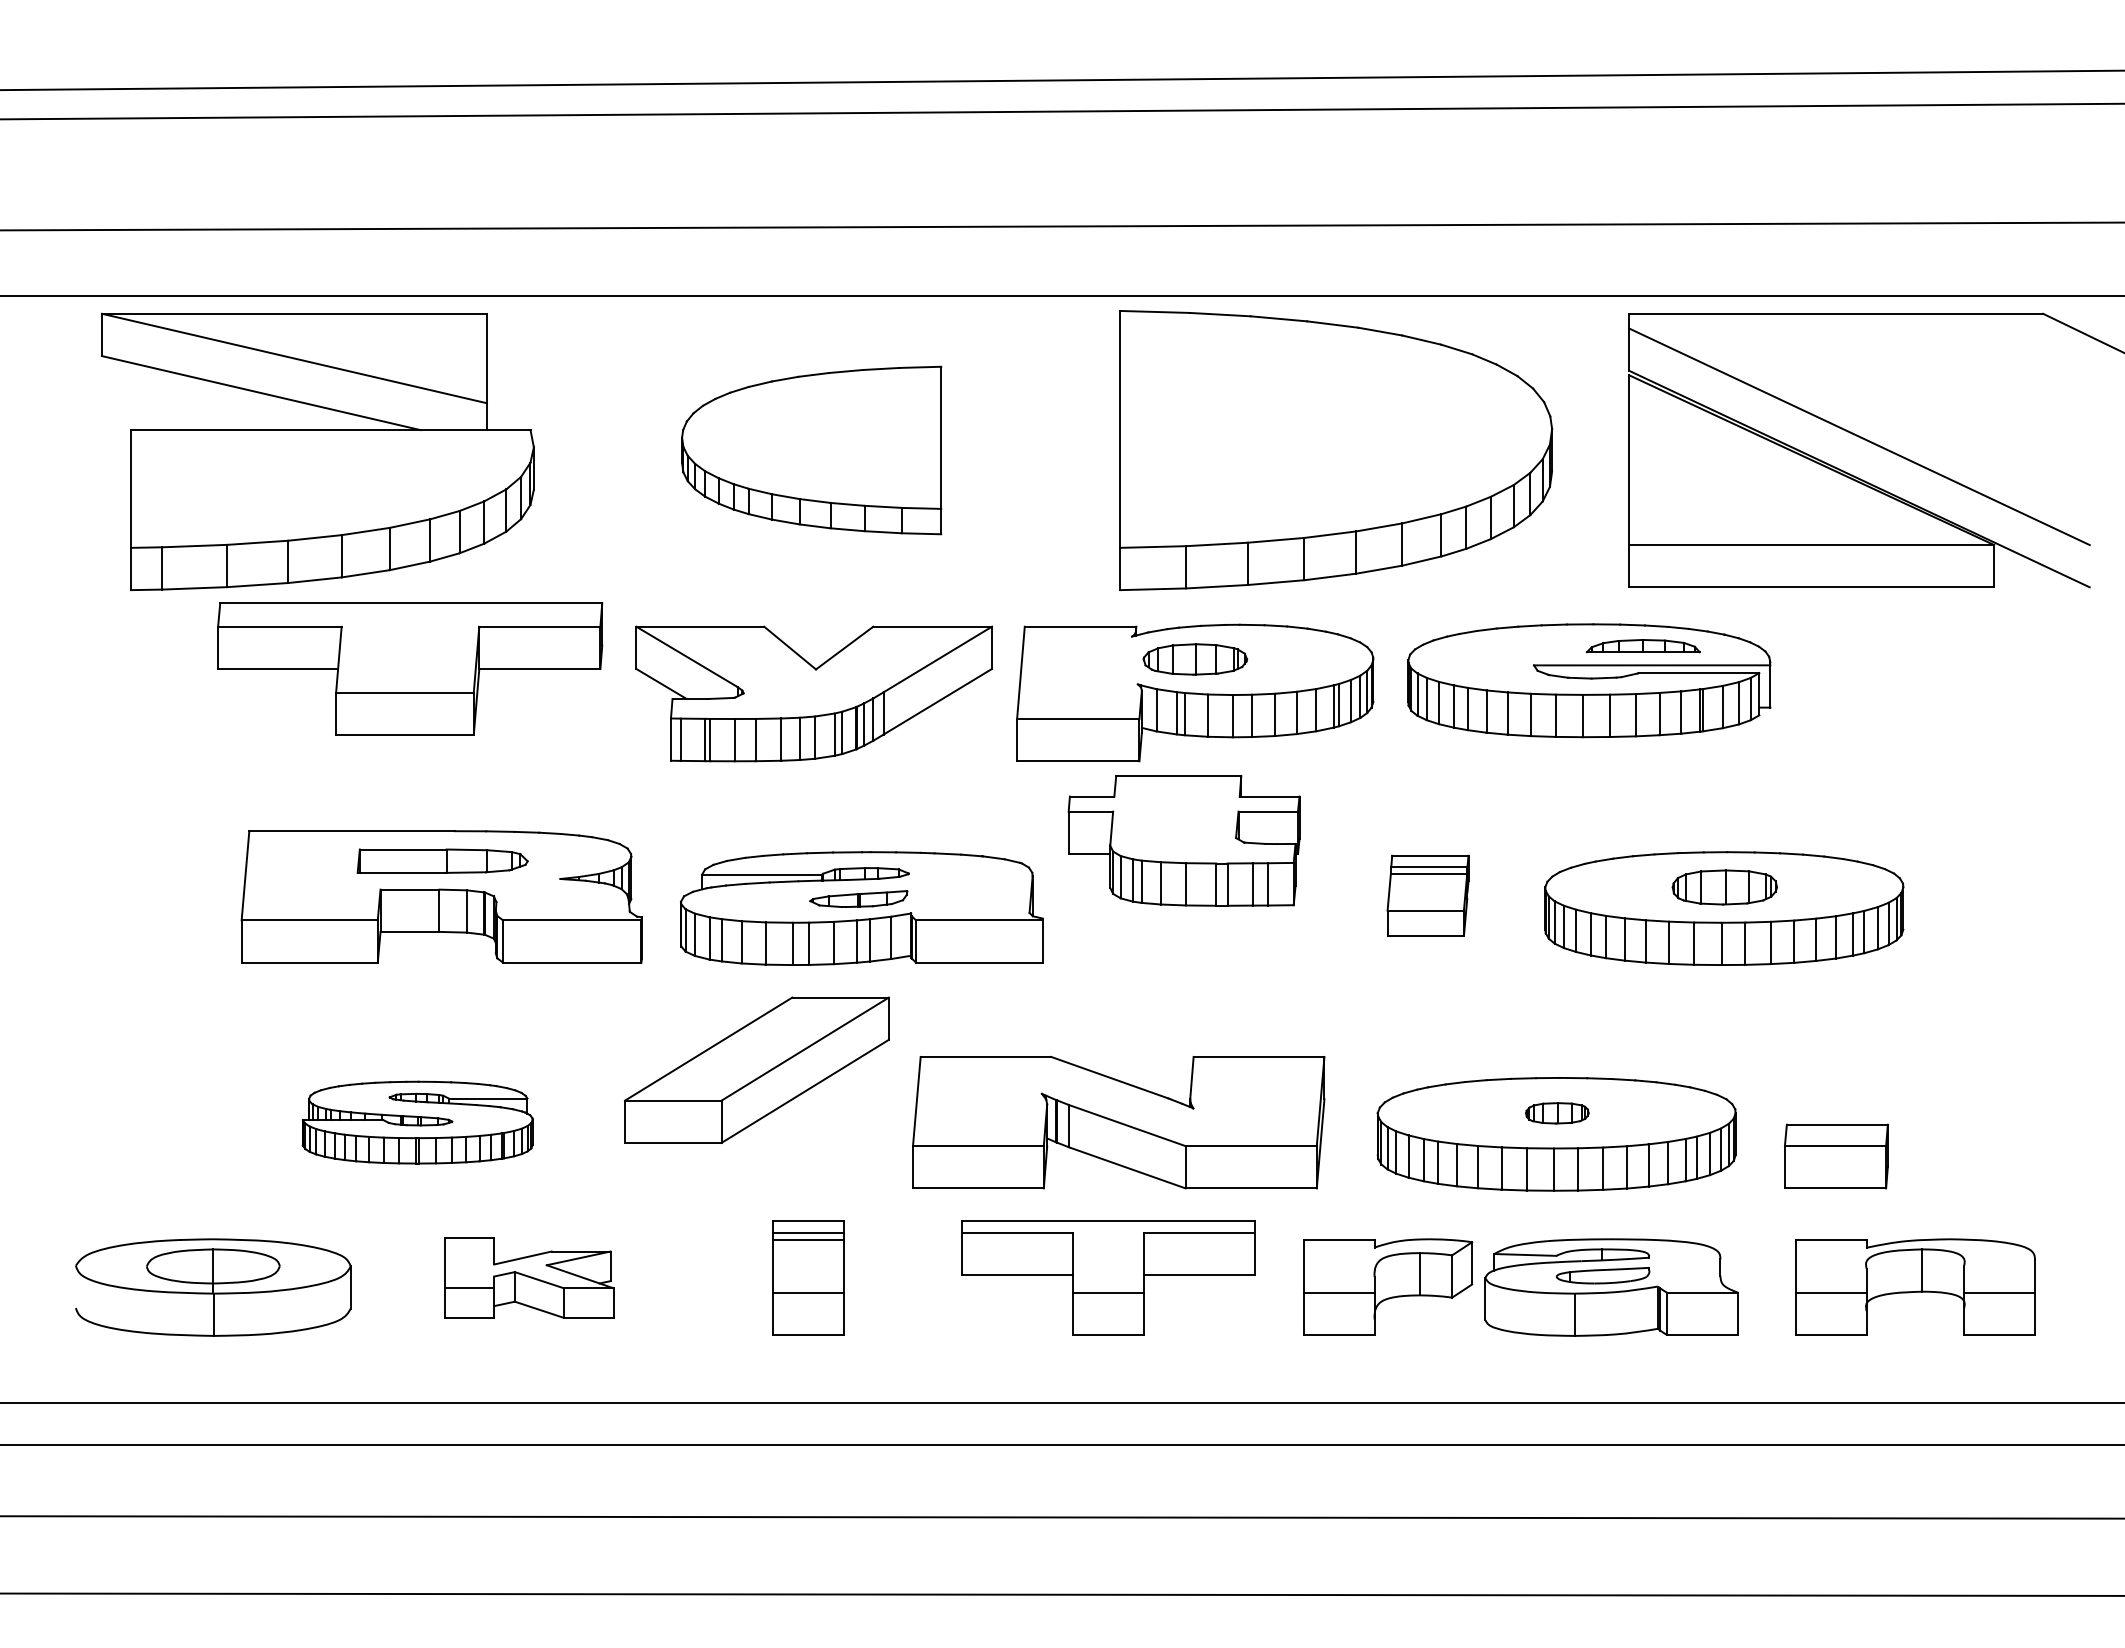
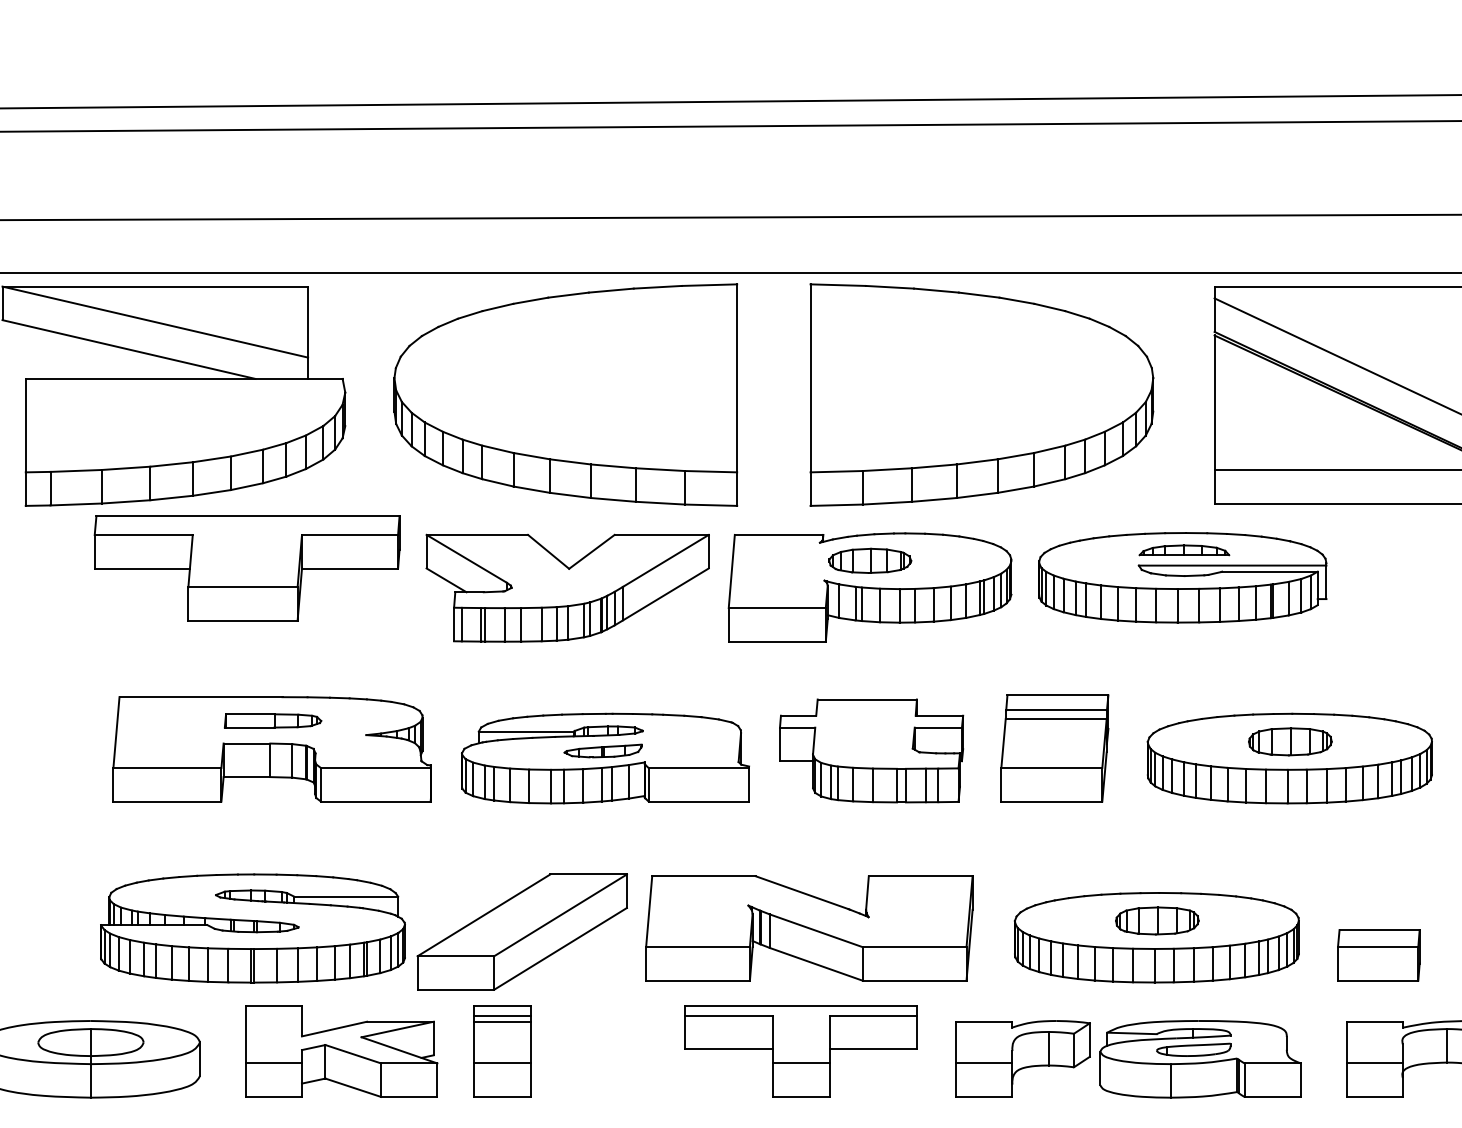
part: (811, 450) -> (565, 395), size x1.67
part: (1642, 646) -> (1183, 550), moved
part: (1183, 840) -> (871, 750), moved
part: (442, 860) -> (272, 720), size x0.71
part: (1427, 895) -> (1054, 748), size x1.67
part: (756, 1069) -> (521, 931), moved
part: (1557, 1113) -> (1157, 921), size x1.67
part: (417, 1122) -> (252, 928), size x1.67
part: (528, 1277) -> (341, 1051), size x1.43
part: (808, 1277) -> (502, 1051), moved

